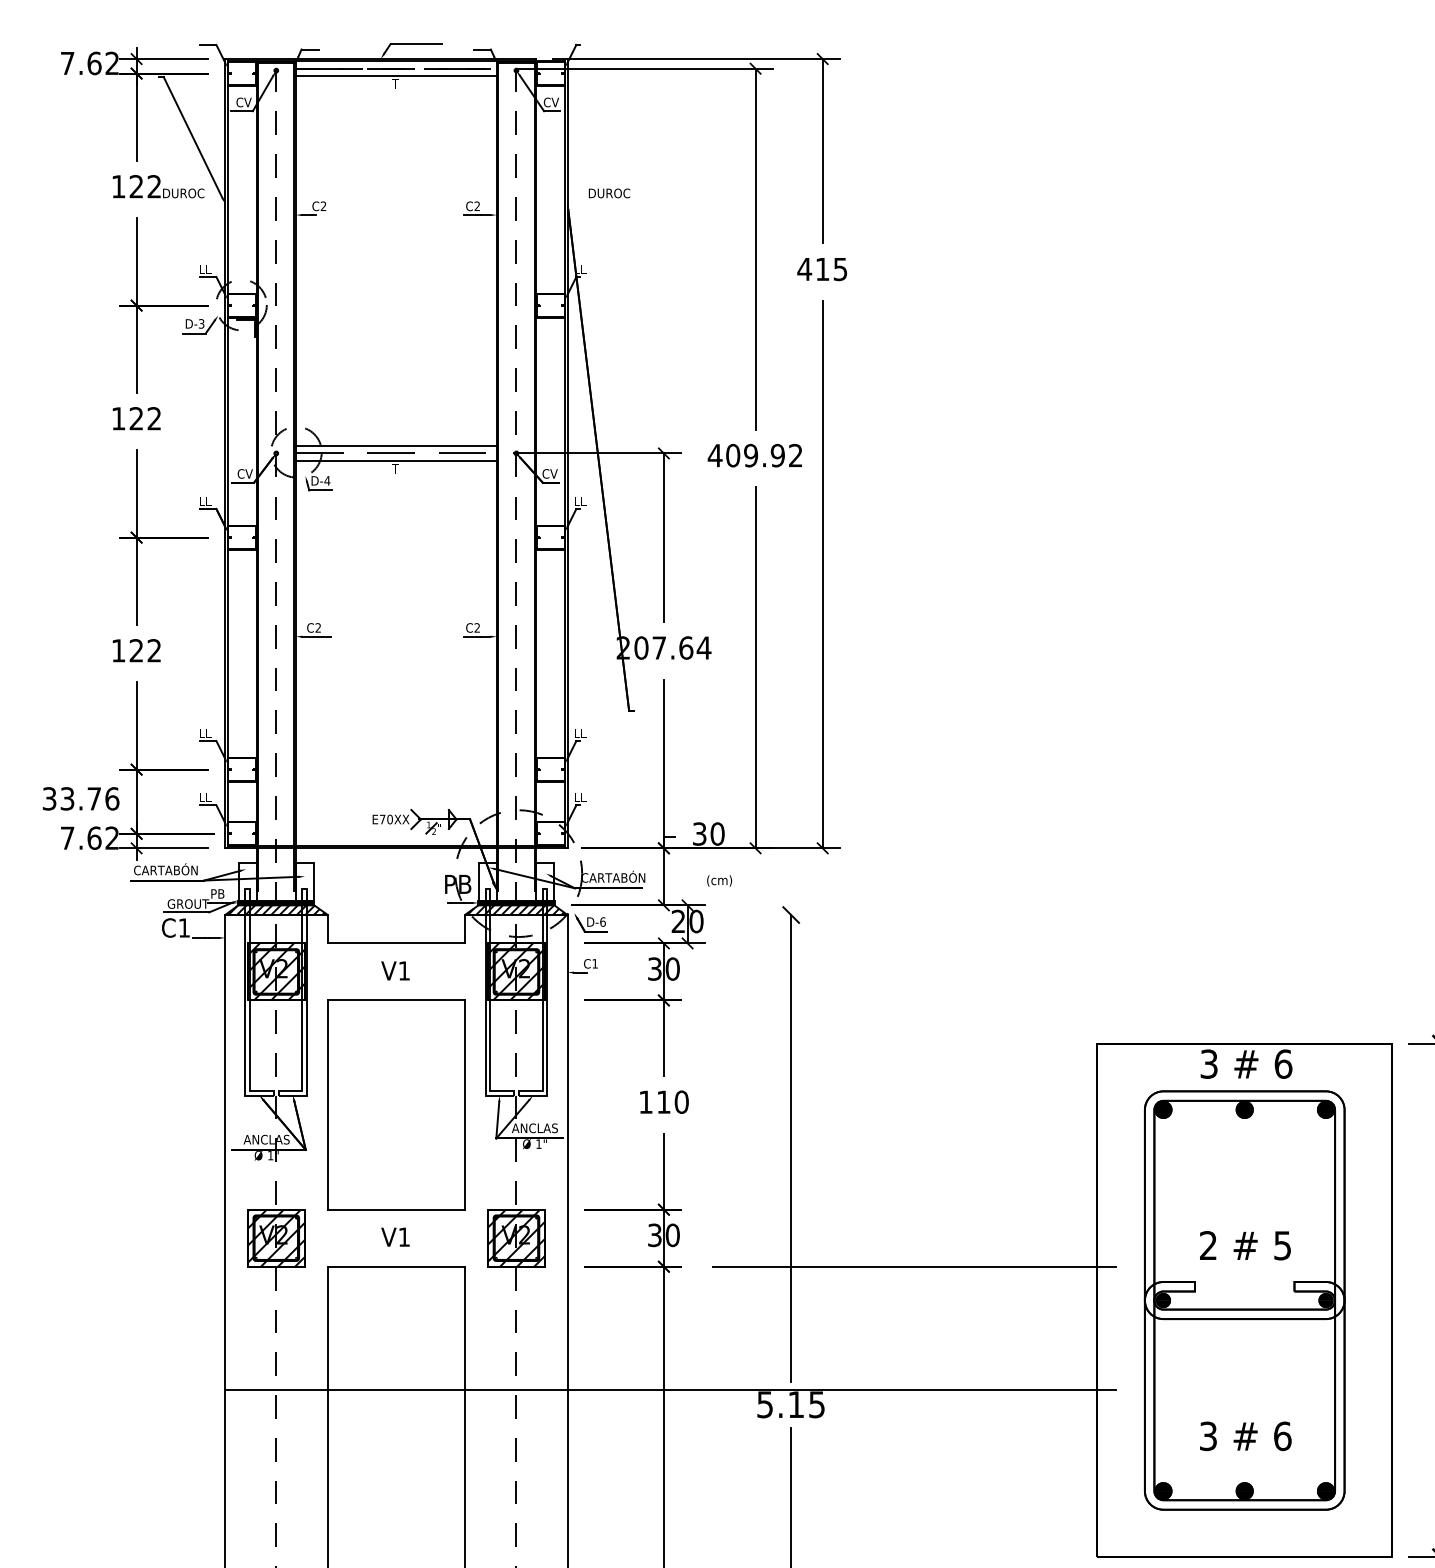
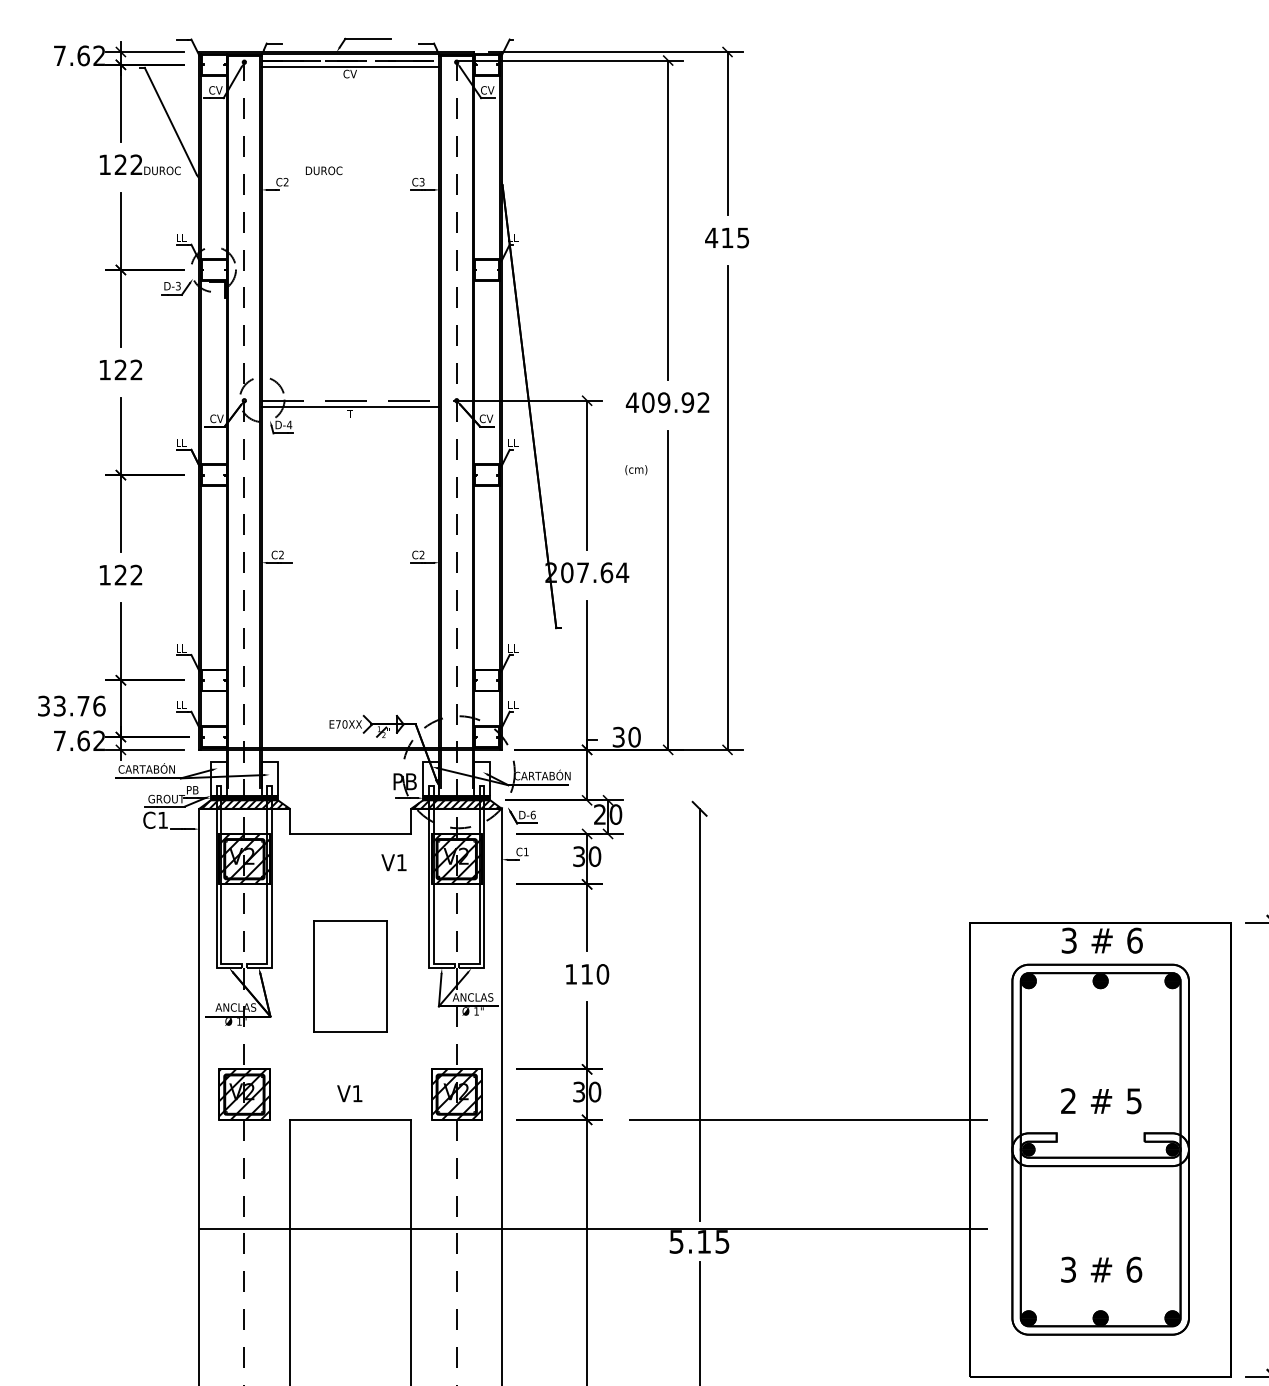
text: (395, 83) -> (349, 73), T -> CV
text: (609, 193) -> (324, 170), moved
text: (477, 206) -> (422, 182), C2 -> C3
line: (395, 446) -> (349, 394), removed
text: (719, 880) -> (636, 469), moved
text: (395, 970) -> (393, 862), moved
part: (396, 1104) -> (350, 976), size x0.6

